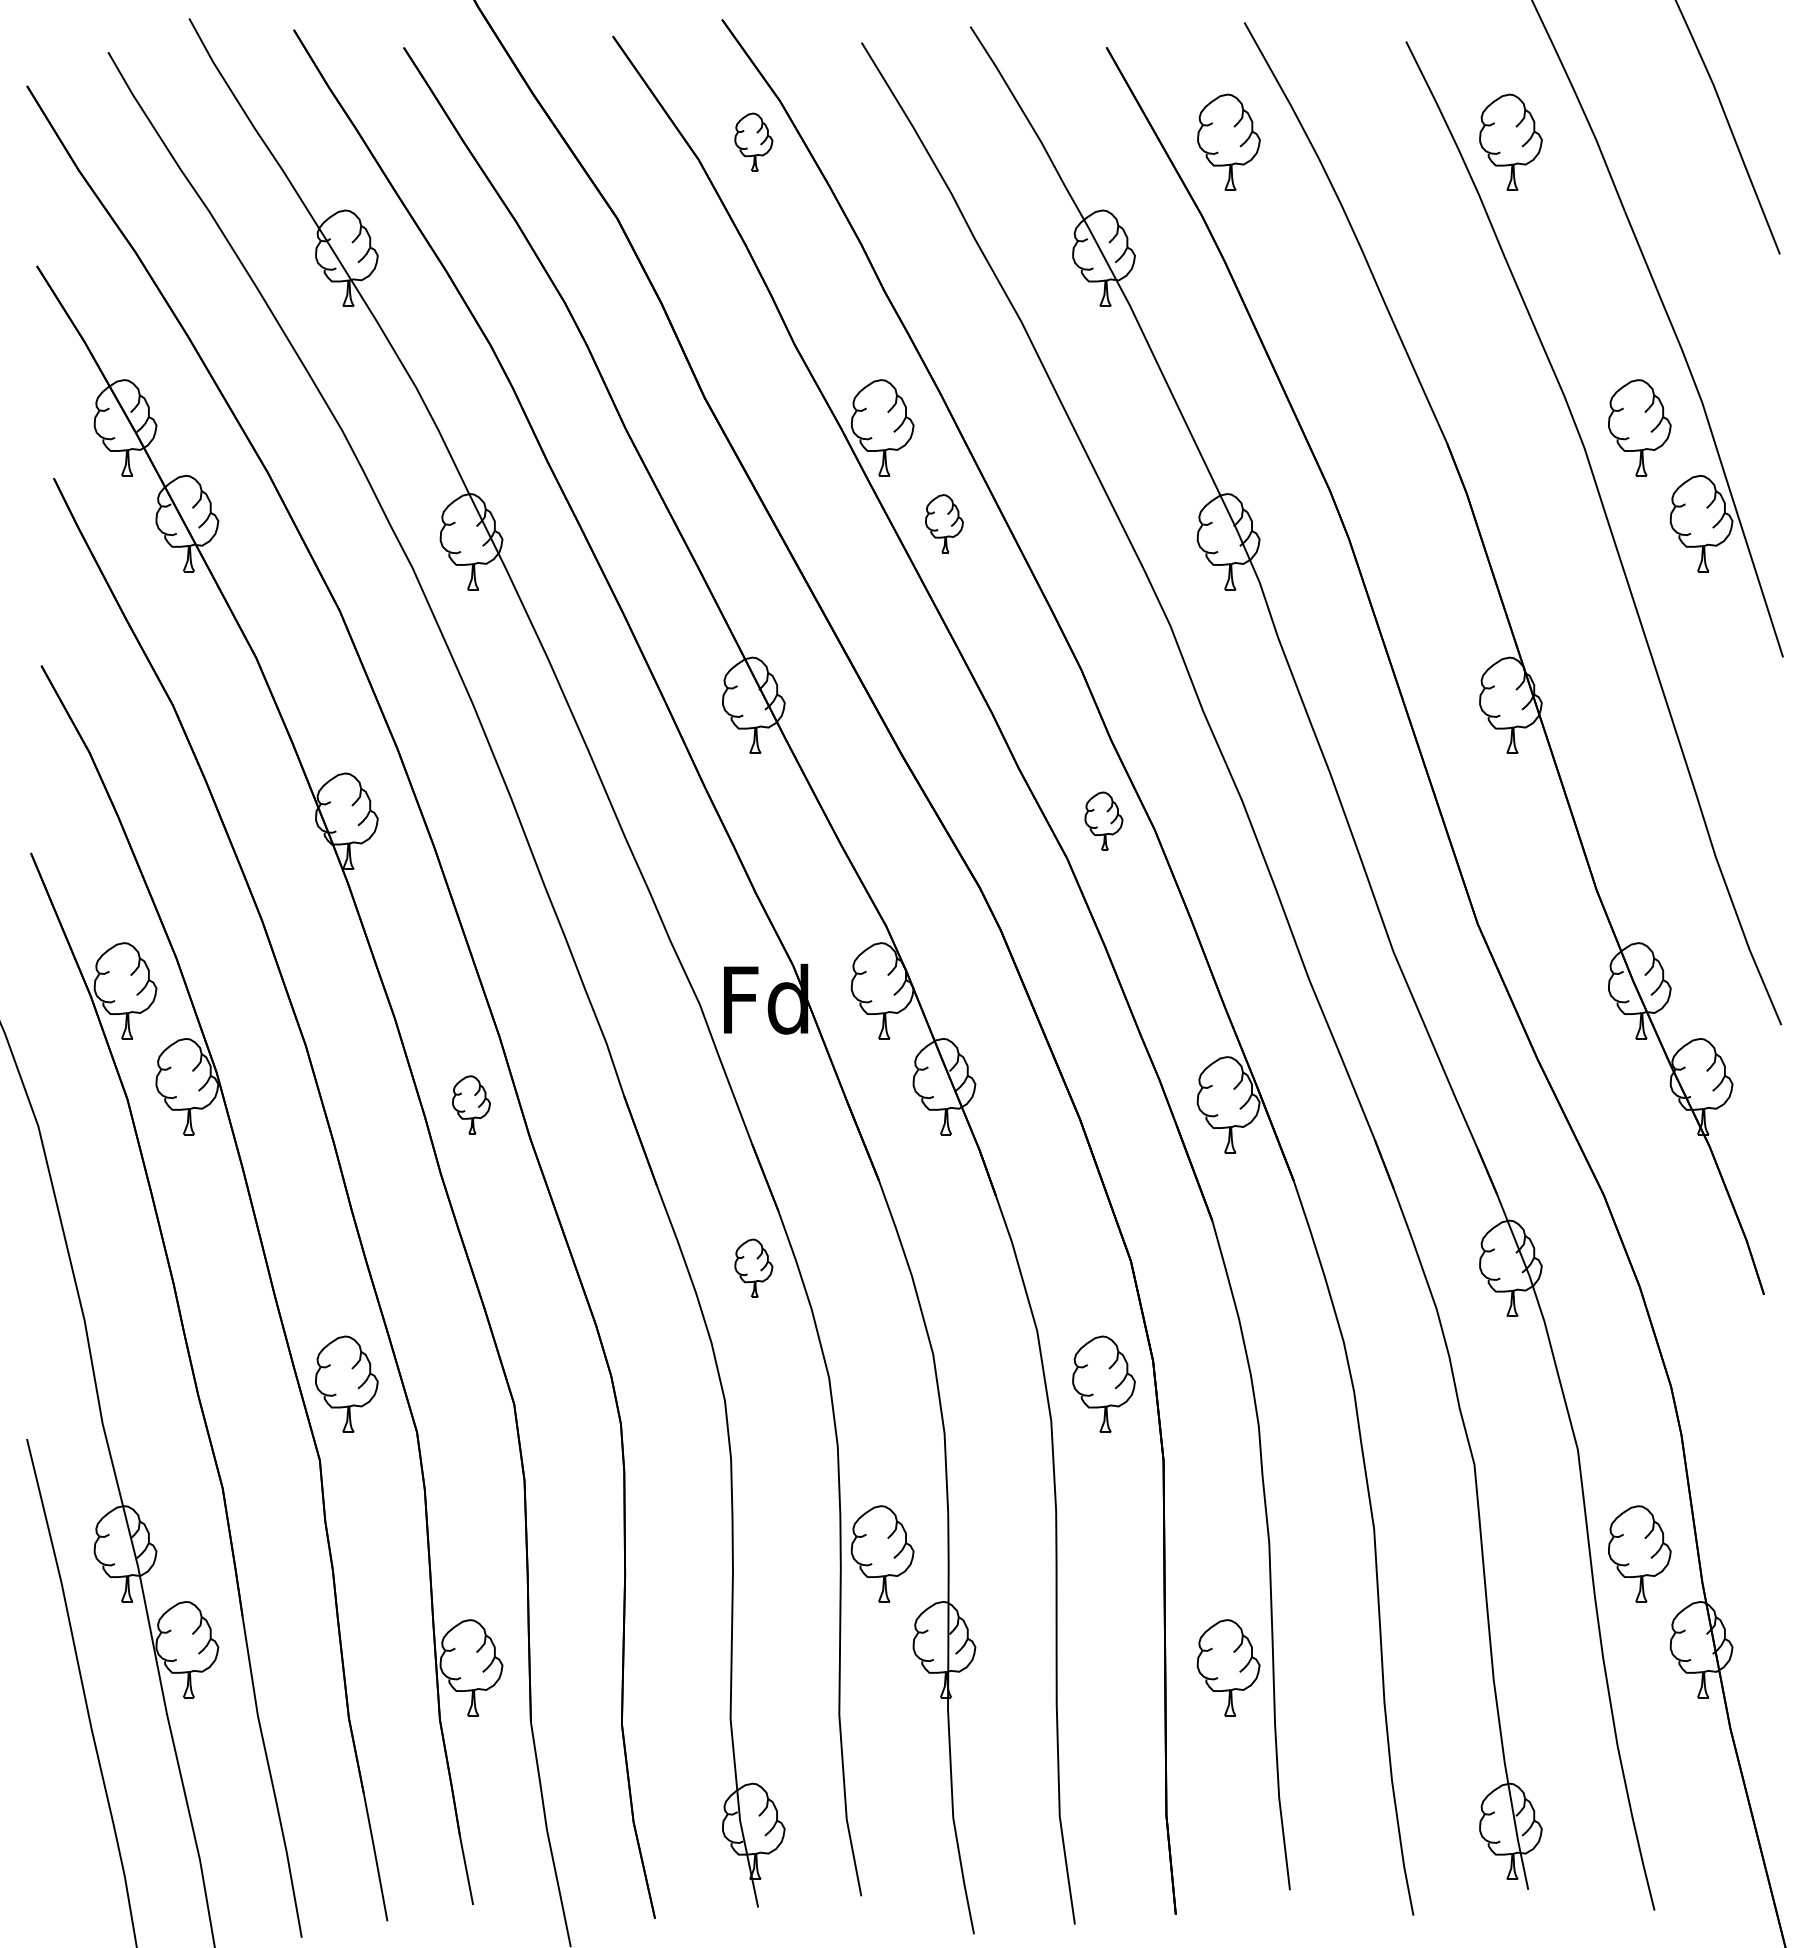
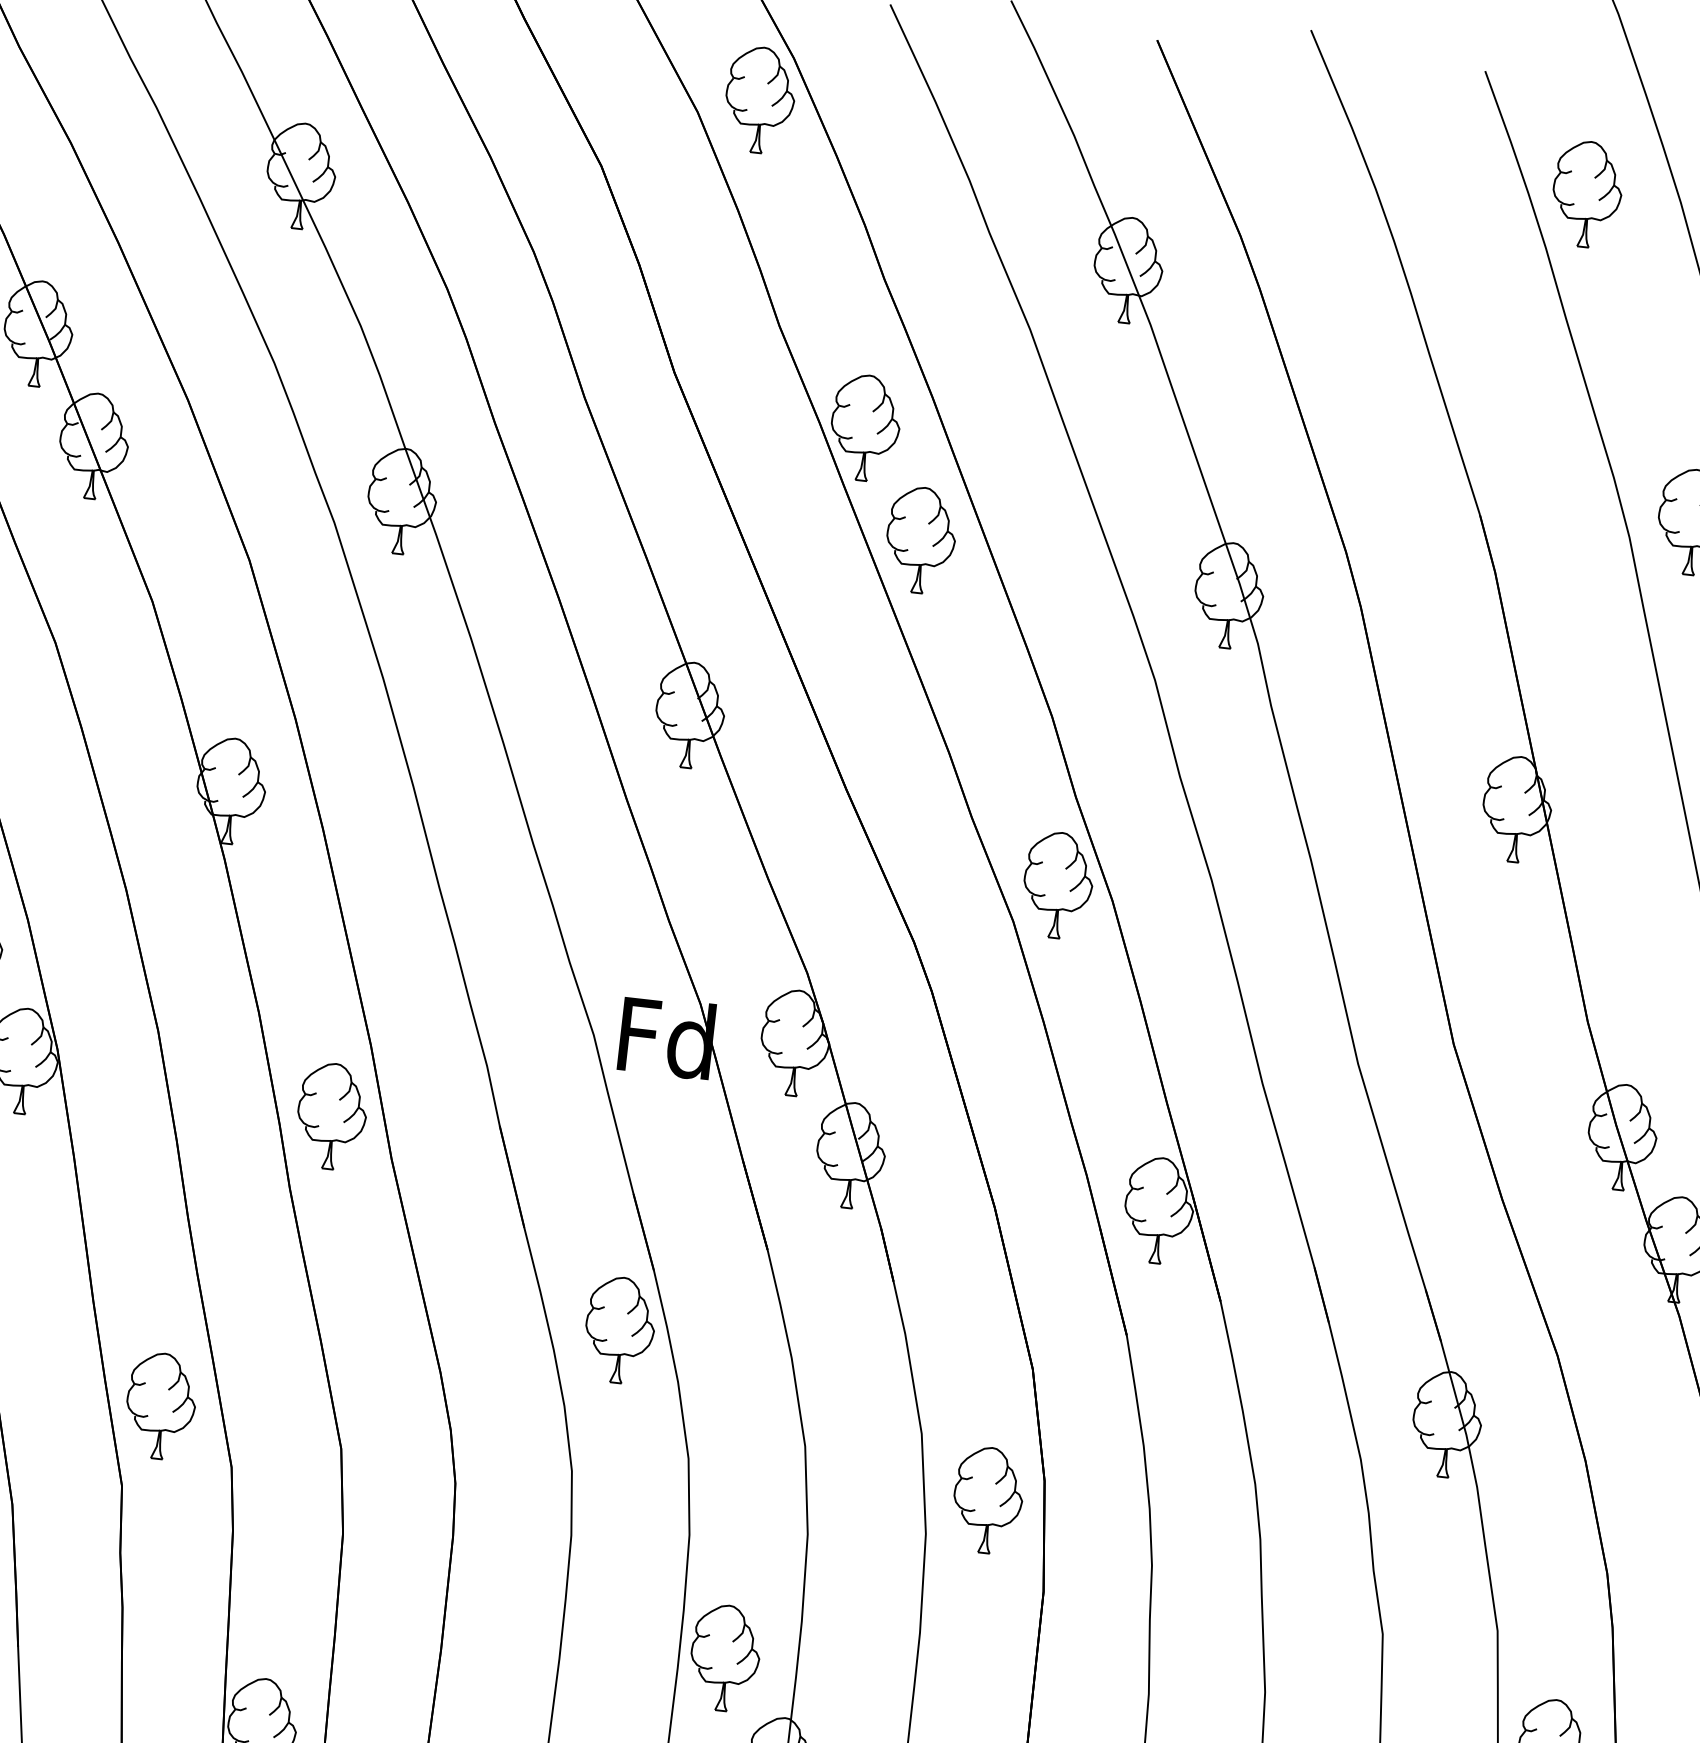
part: (753, 141) -> (759, 99), size x1.67
part: (1228, 141) -> (1278, 158), removed
part: (944, 523) -> (920, 540), size x1.67
part: (1103, 820) -> (1057, 884), size x1.67
part: (471, 1104) -> (331, 1115), size x1.67
part: (753, 1267) -> (619, 1329), size x1.67

